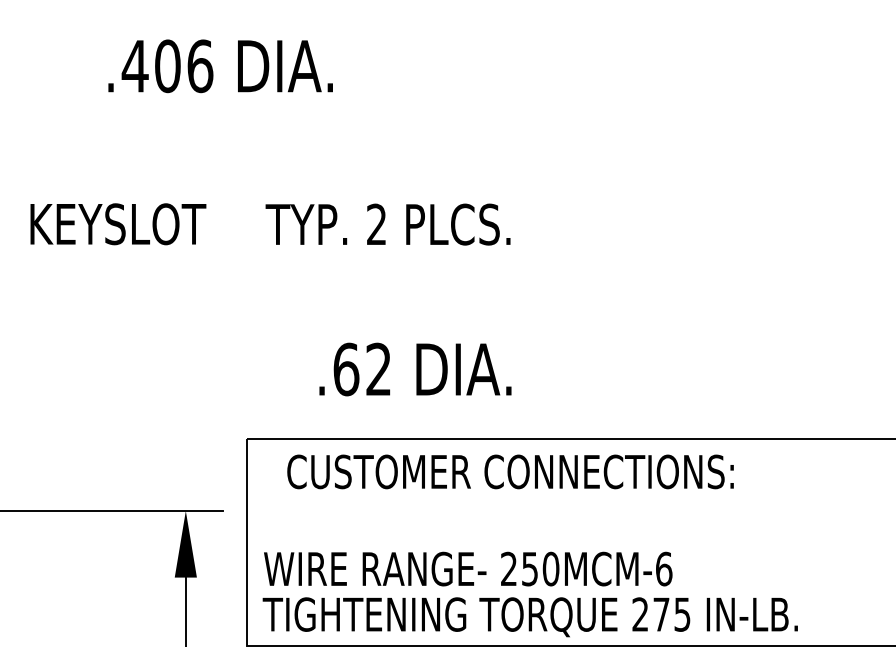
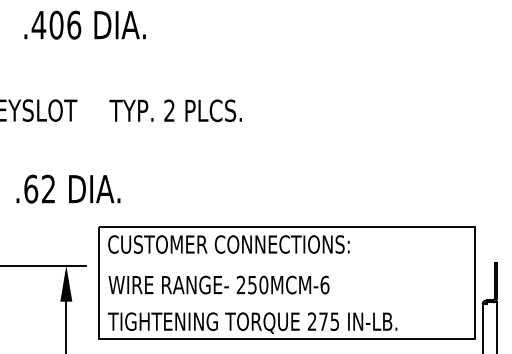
text: (415, 368) -> (68, 188), moved
text: (509, 471) -> (228, 244), moved
text: (467, 568) -> (218, 284), moved

